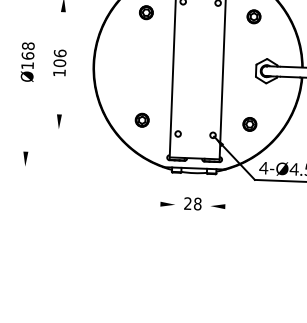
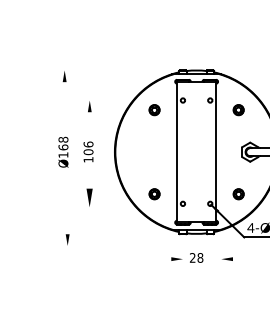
part: (58, 121) -> (89, 197), size x1.6
part: (25, 158) -> (67, 239), moved
part: (218, 205) -> (227, 258), moved

